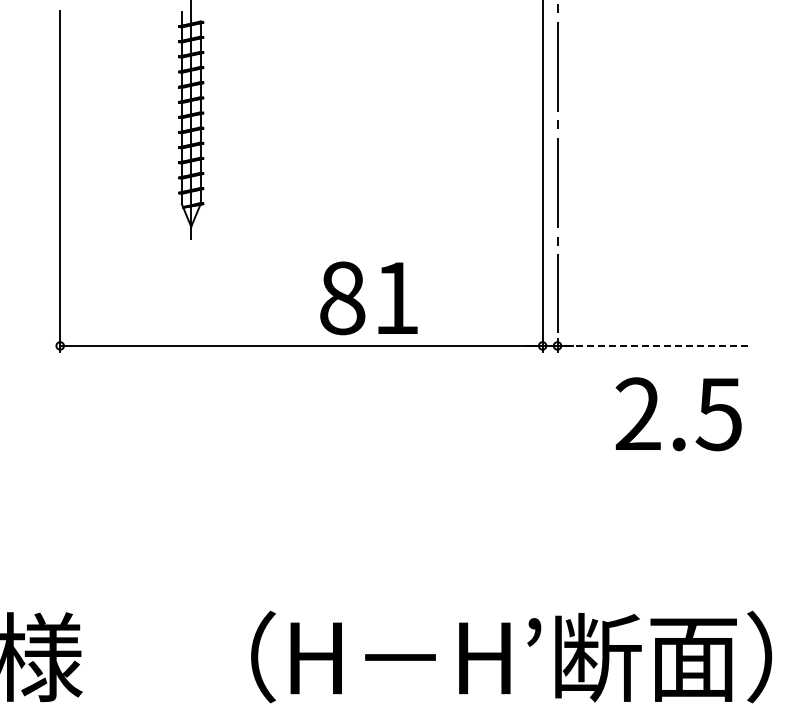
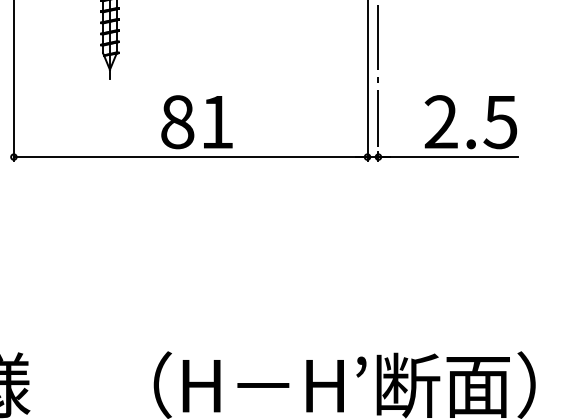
text: (368, 298) -> (196, 122), moved
line: (652, 345) -> (448, 156), dashed -> solid
text: (678, 414) -> (470, 122), moved

